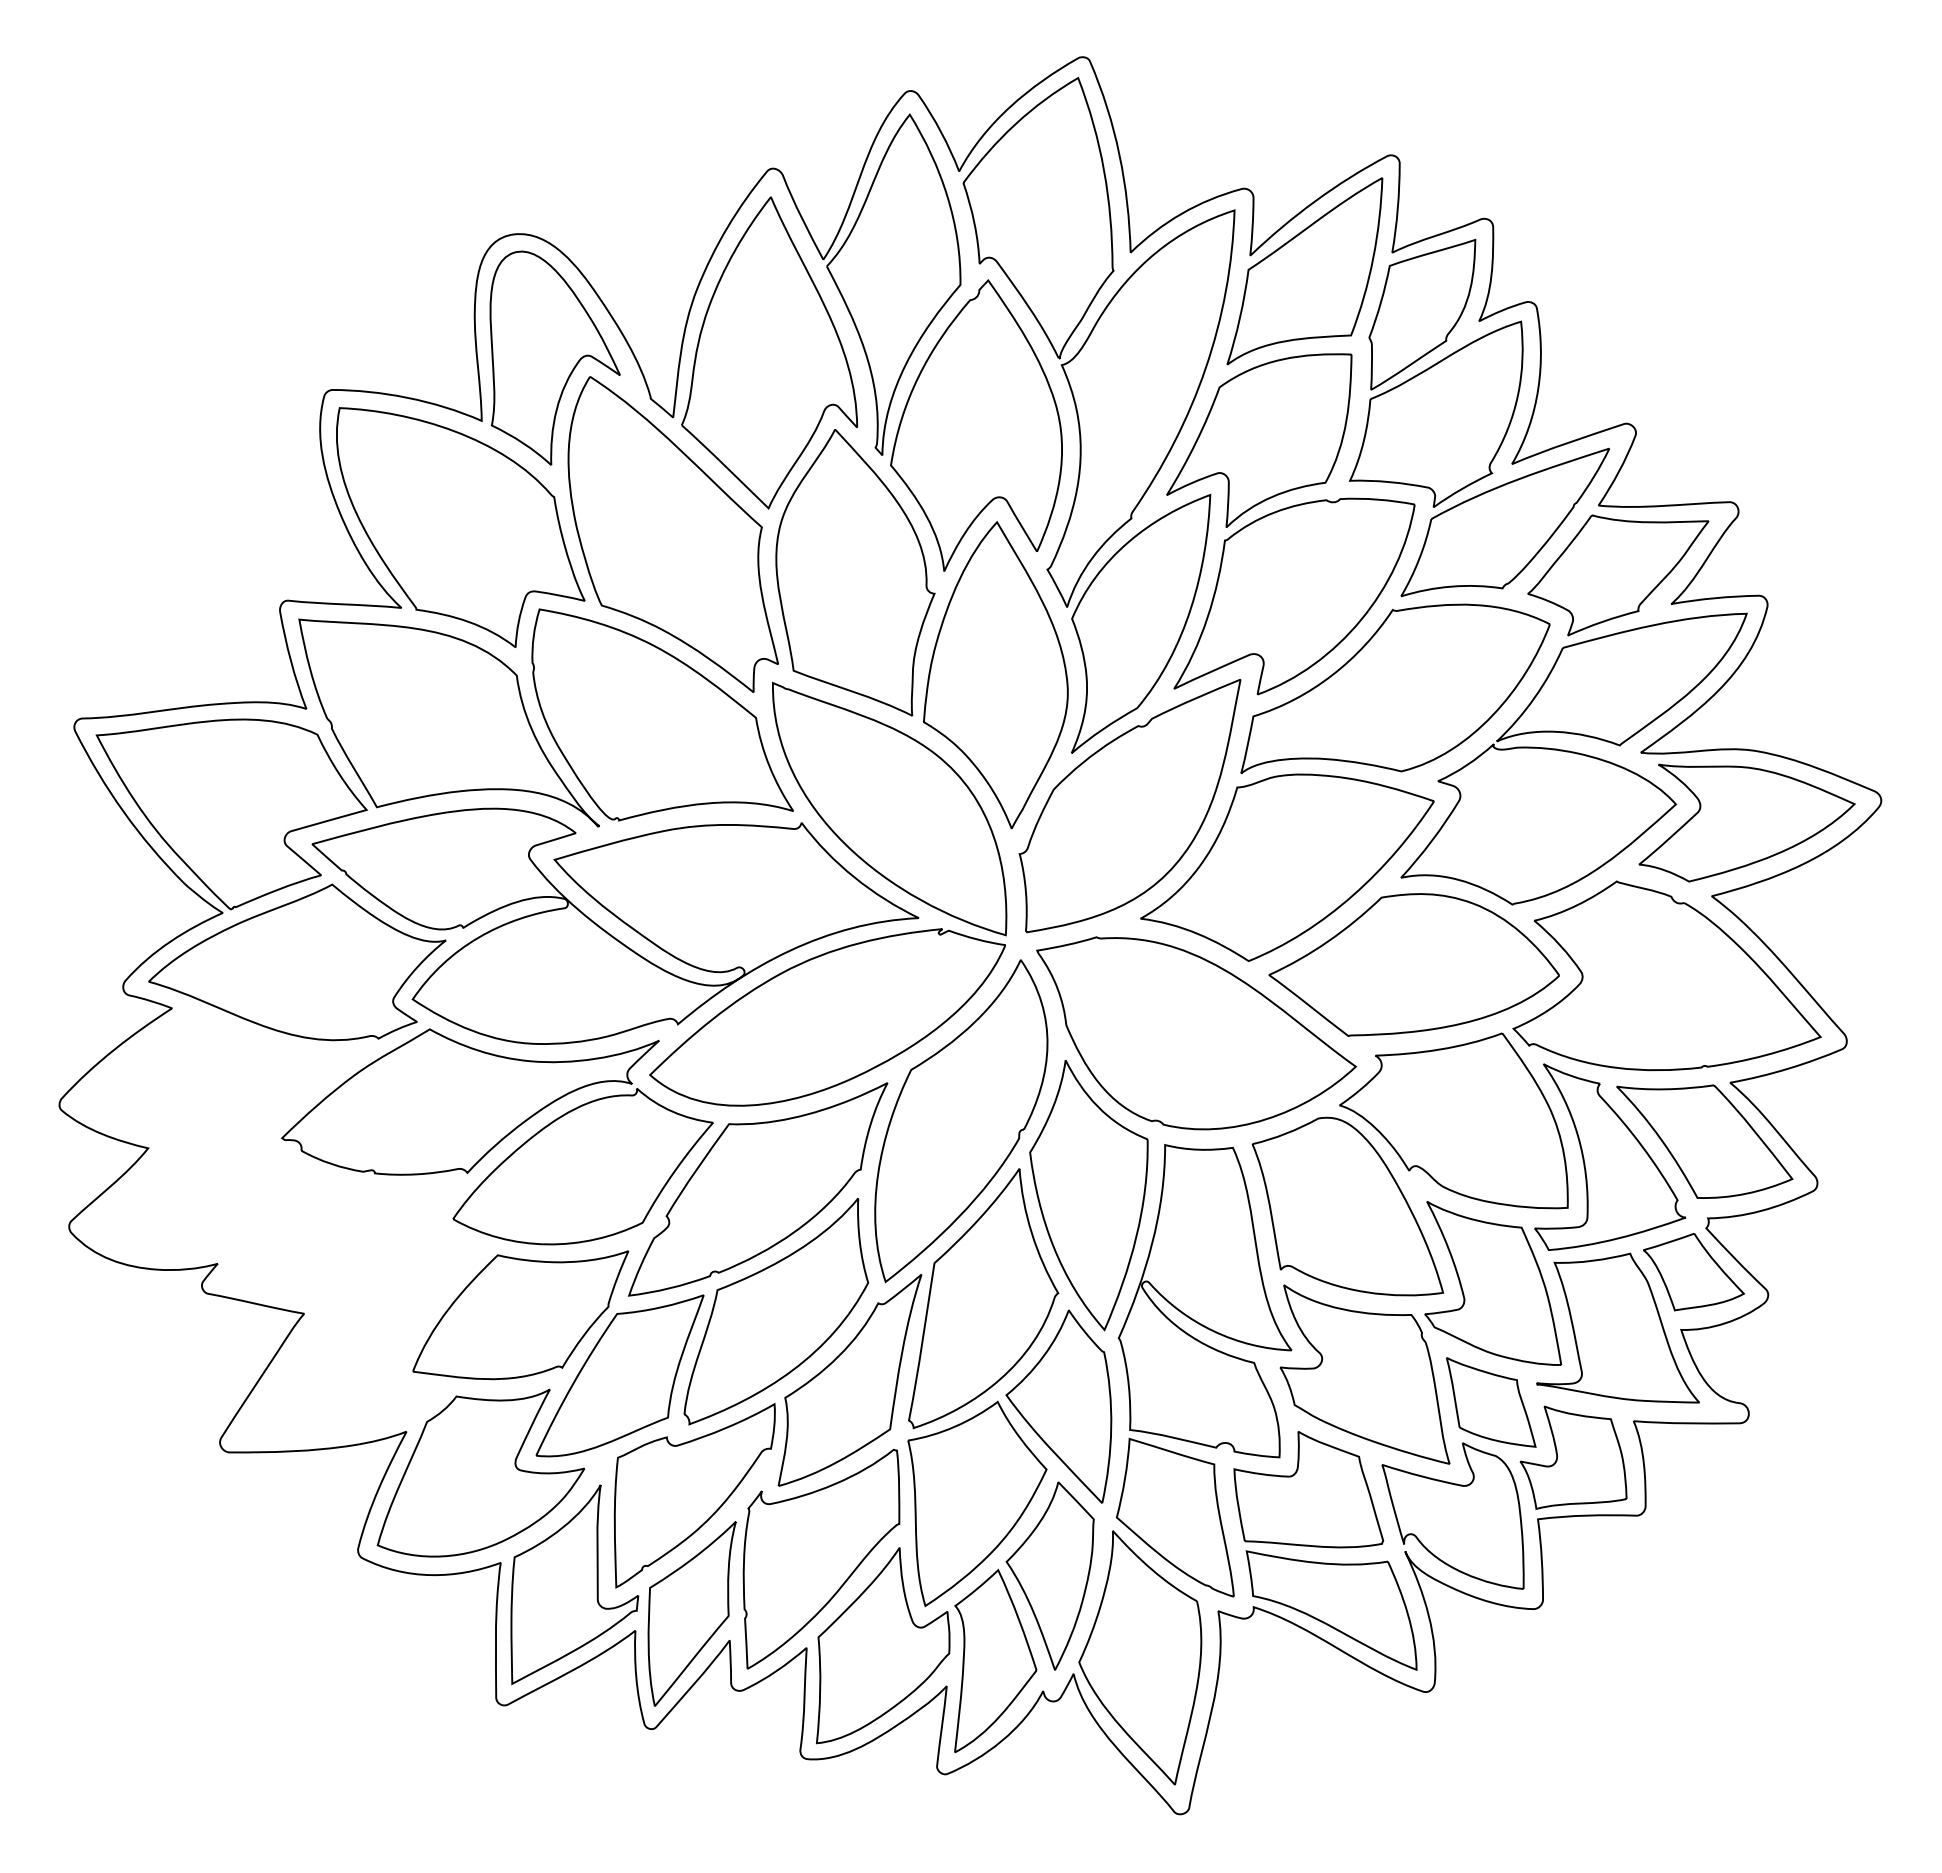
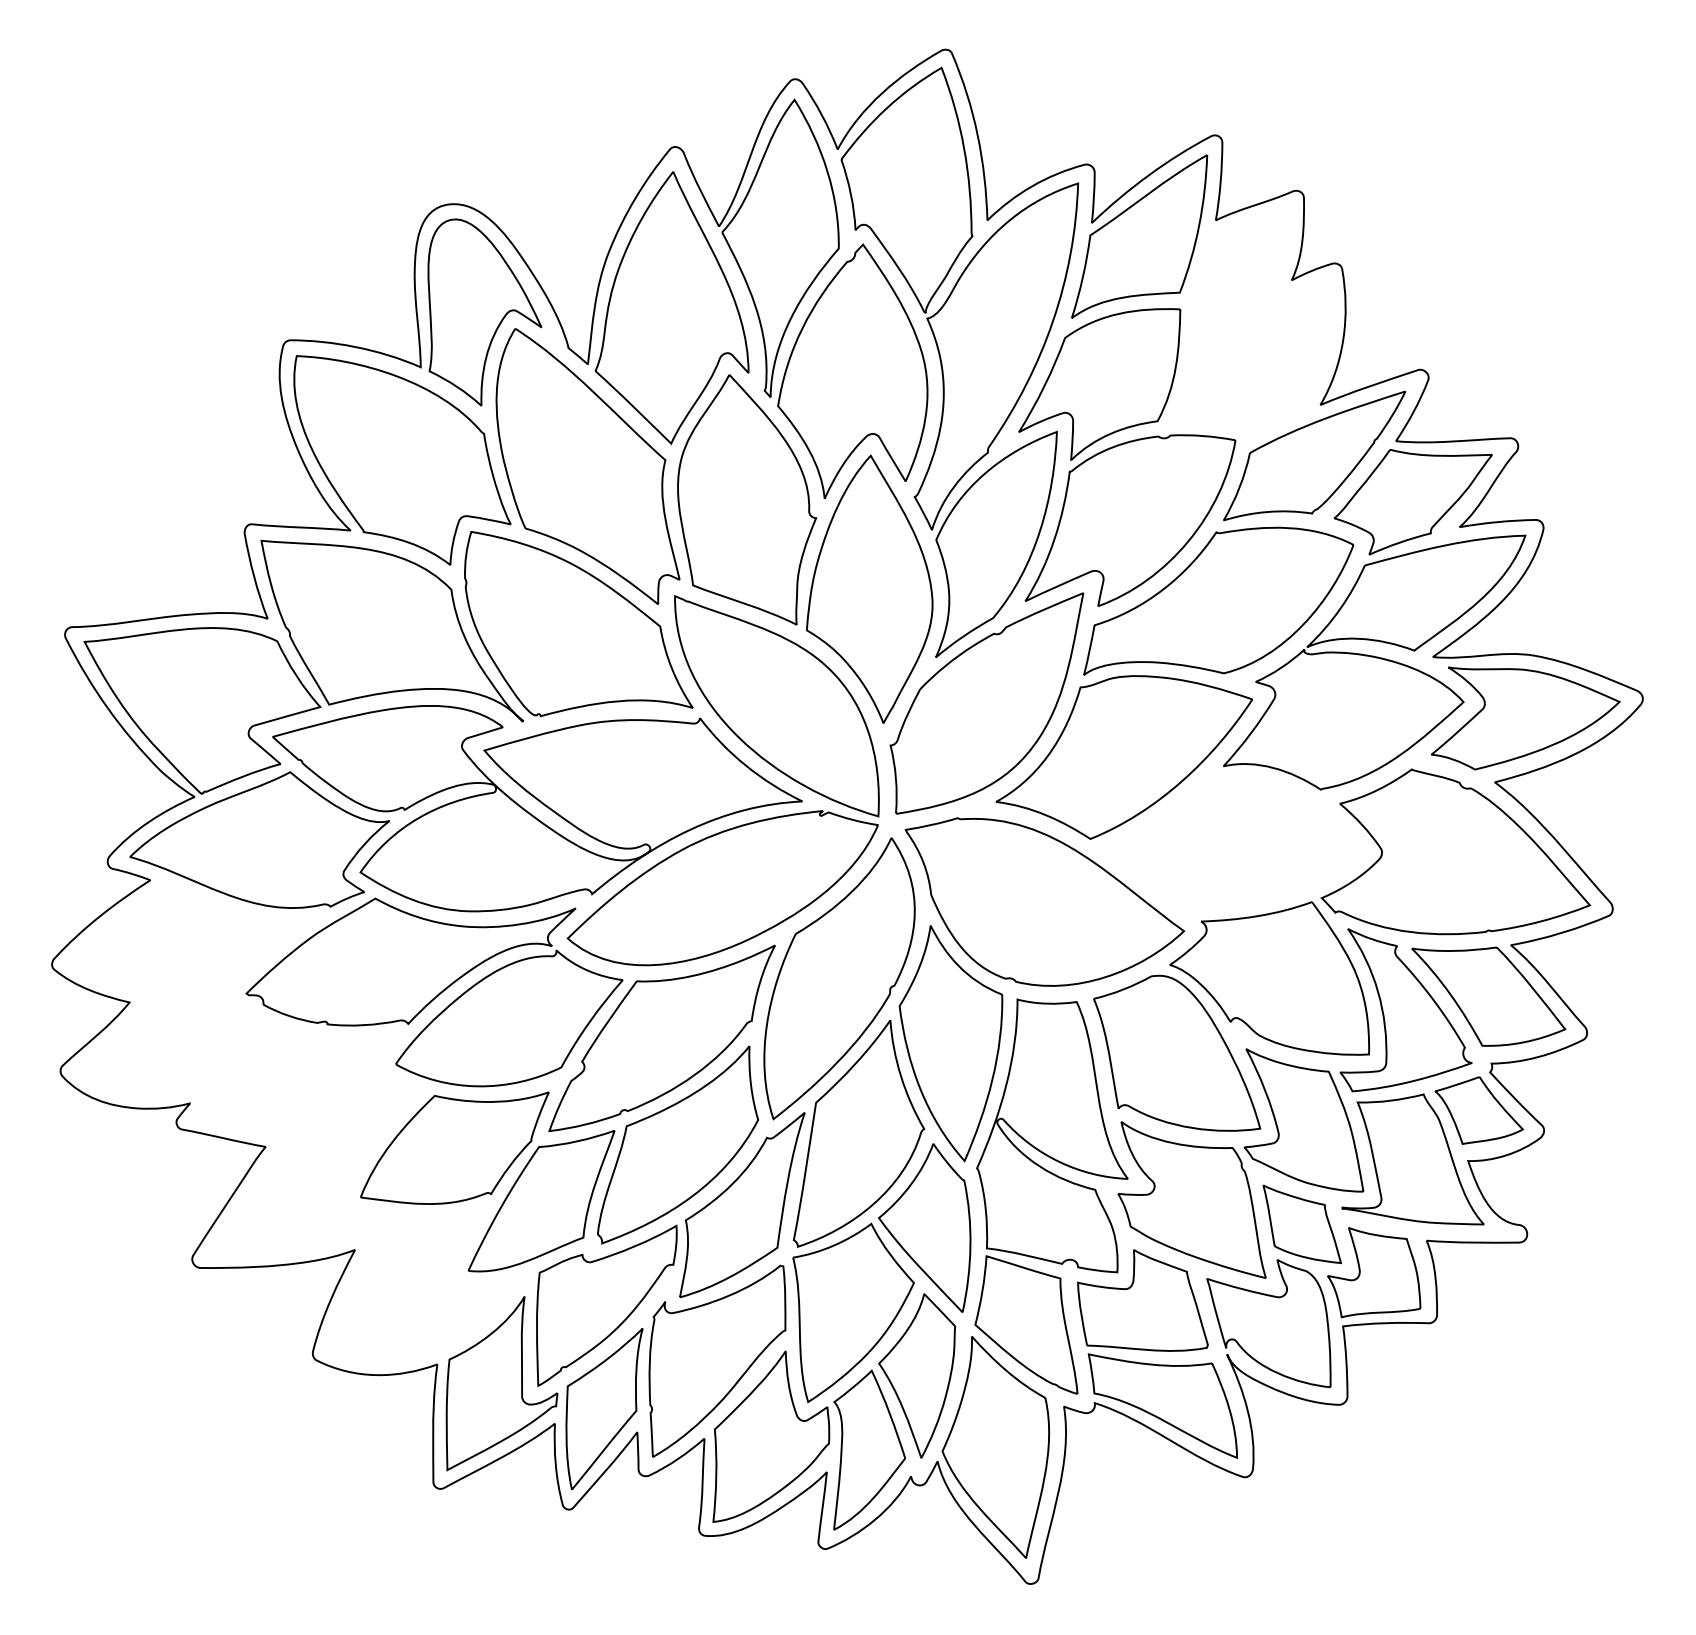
part: (1435, 372) -> (1253, 325), removed
part: (1413, 964) -> (1234, 841), removed
part: (480, 1472) -> (419, 1285), removed

